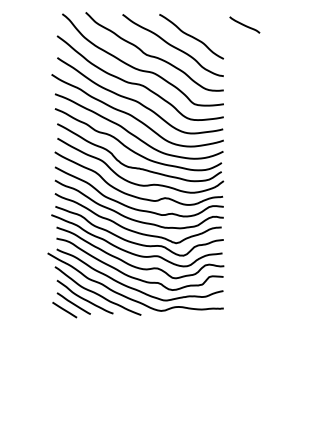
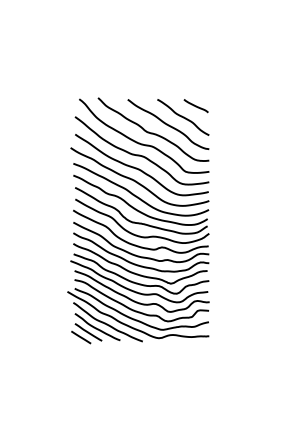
line: (243, 25) -> (195, 106), moved

